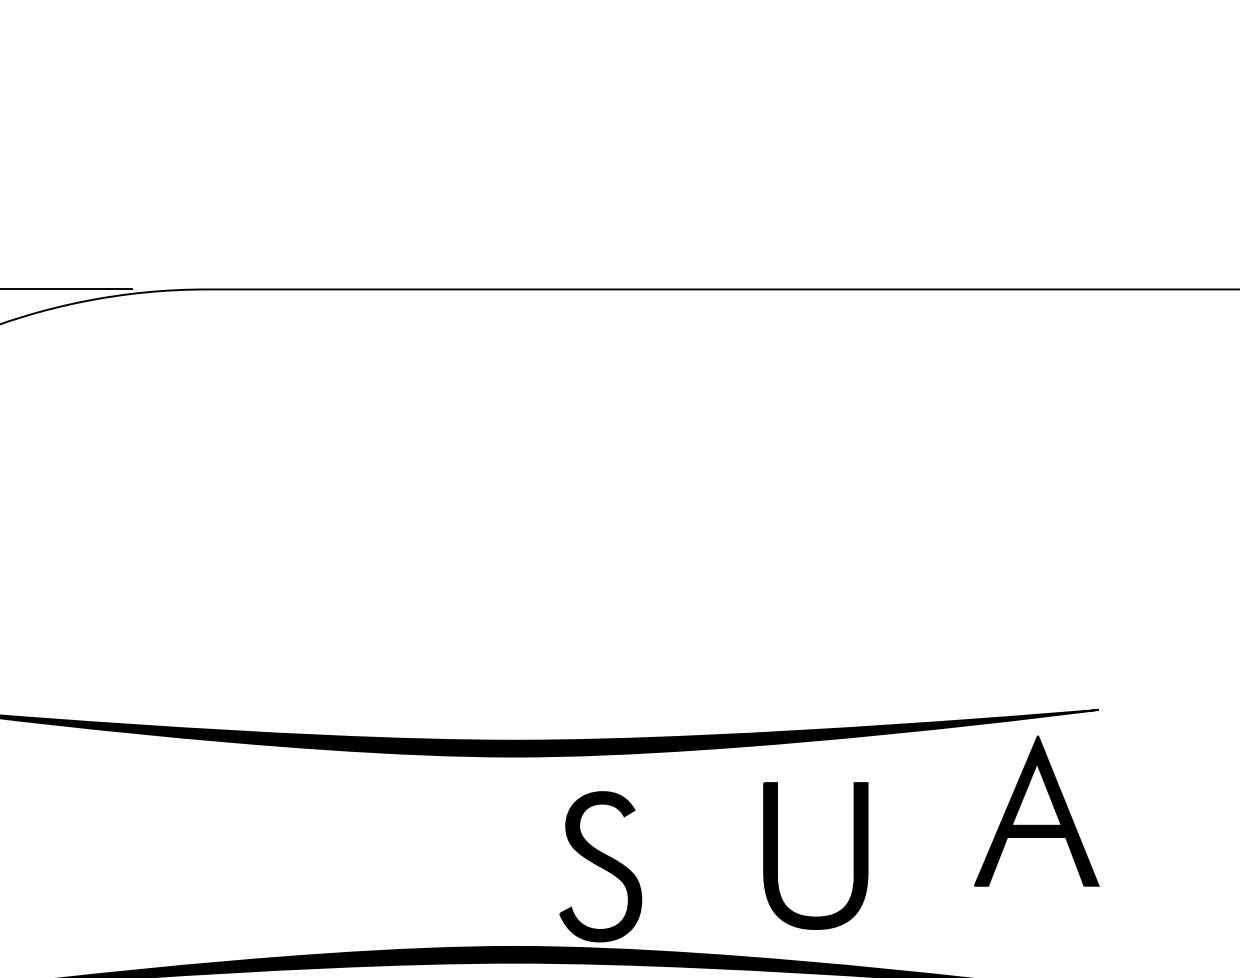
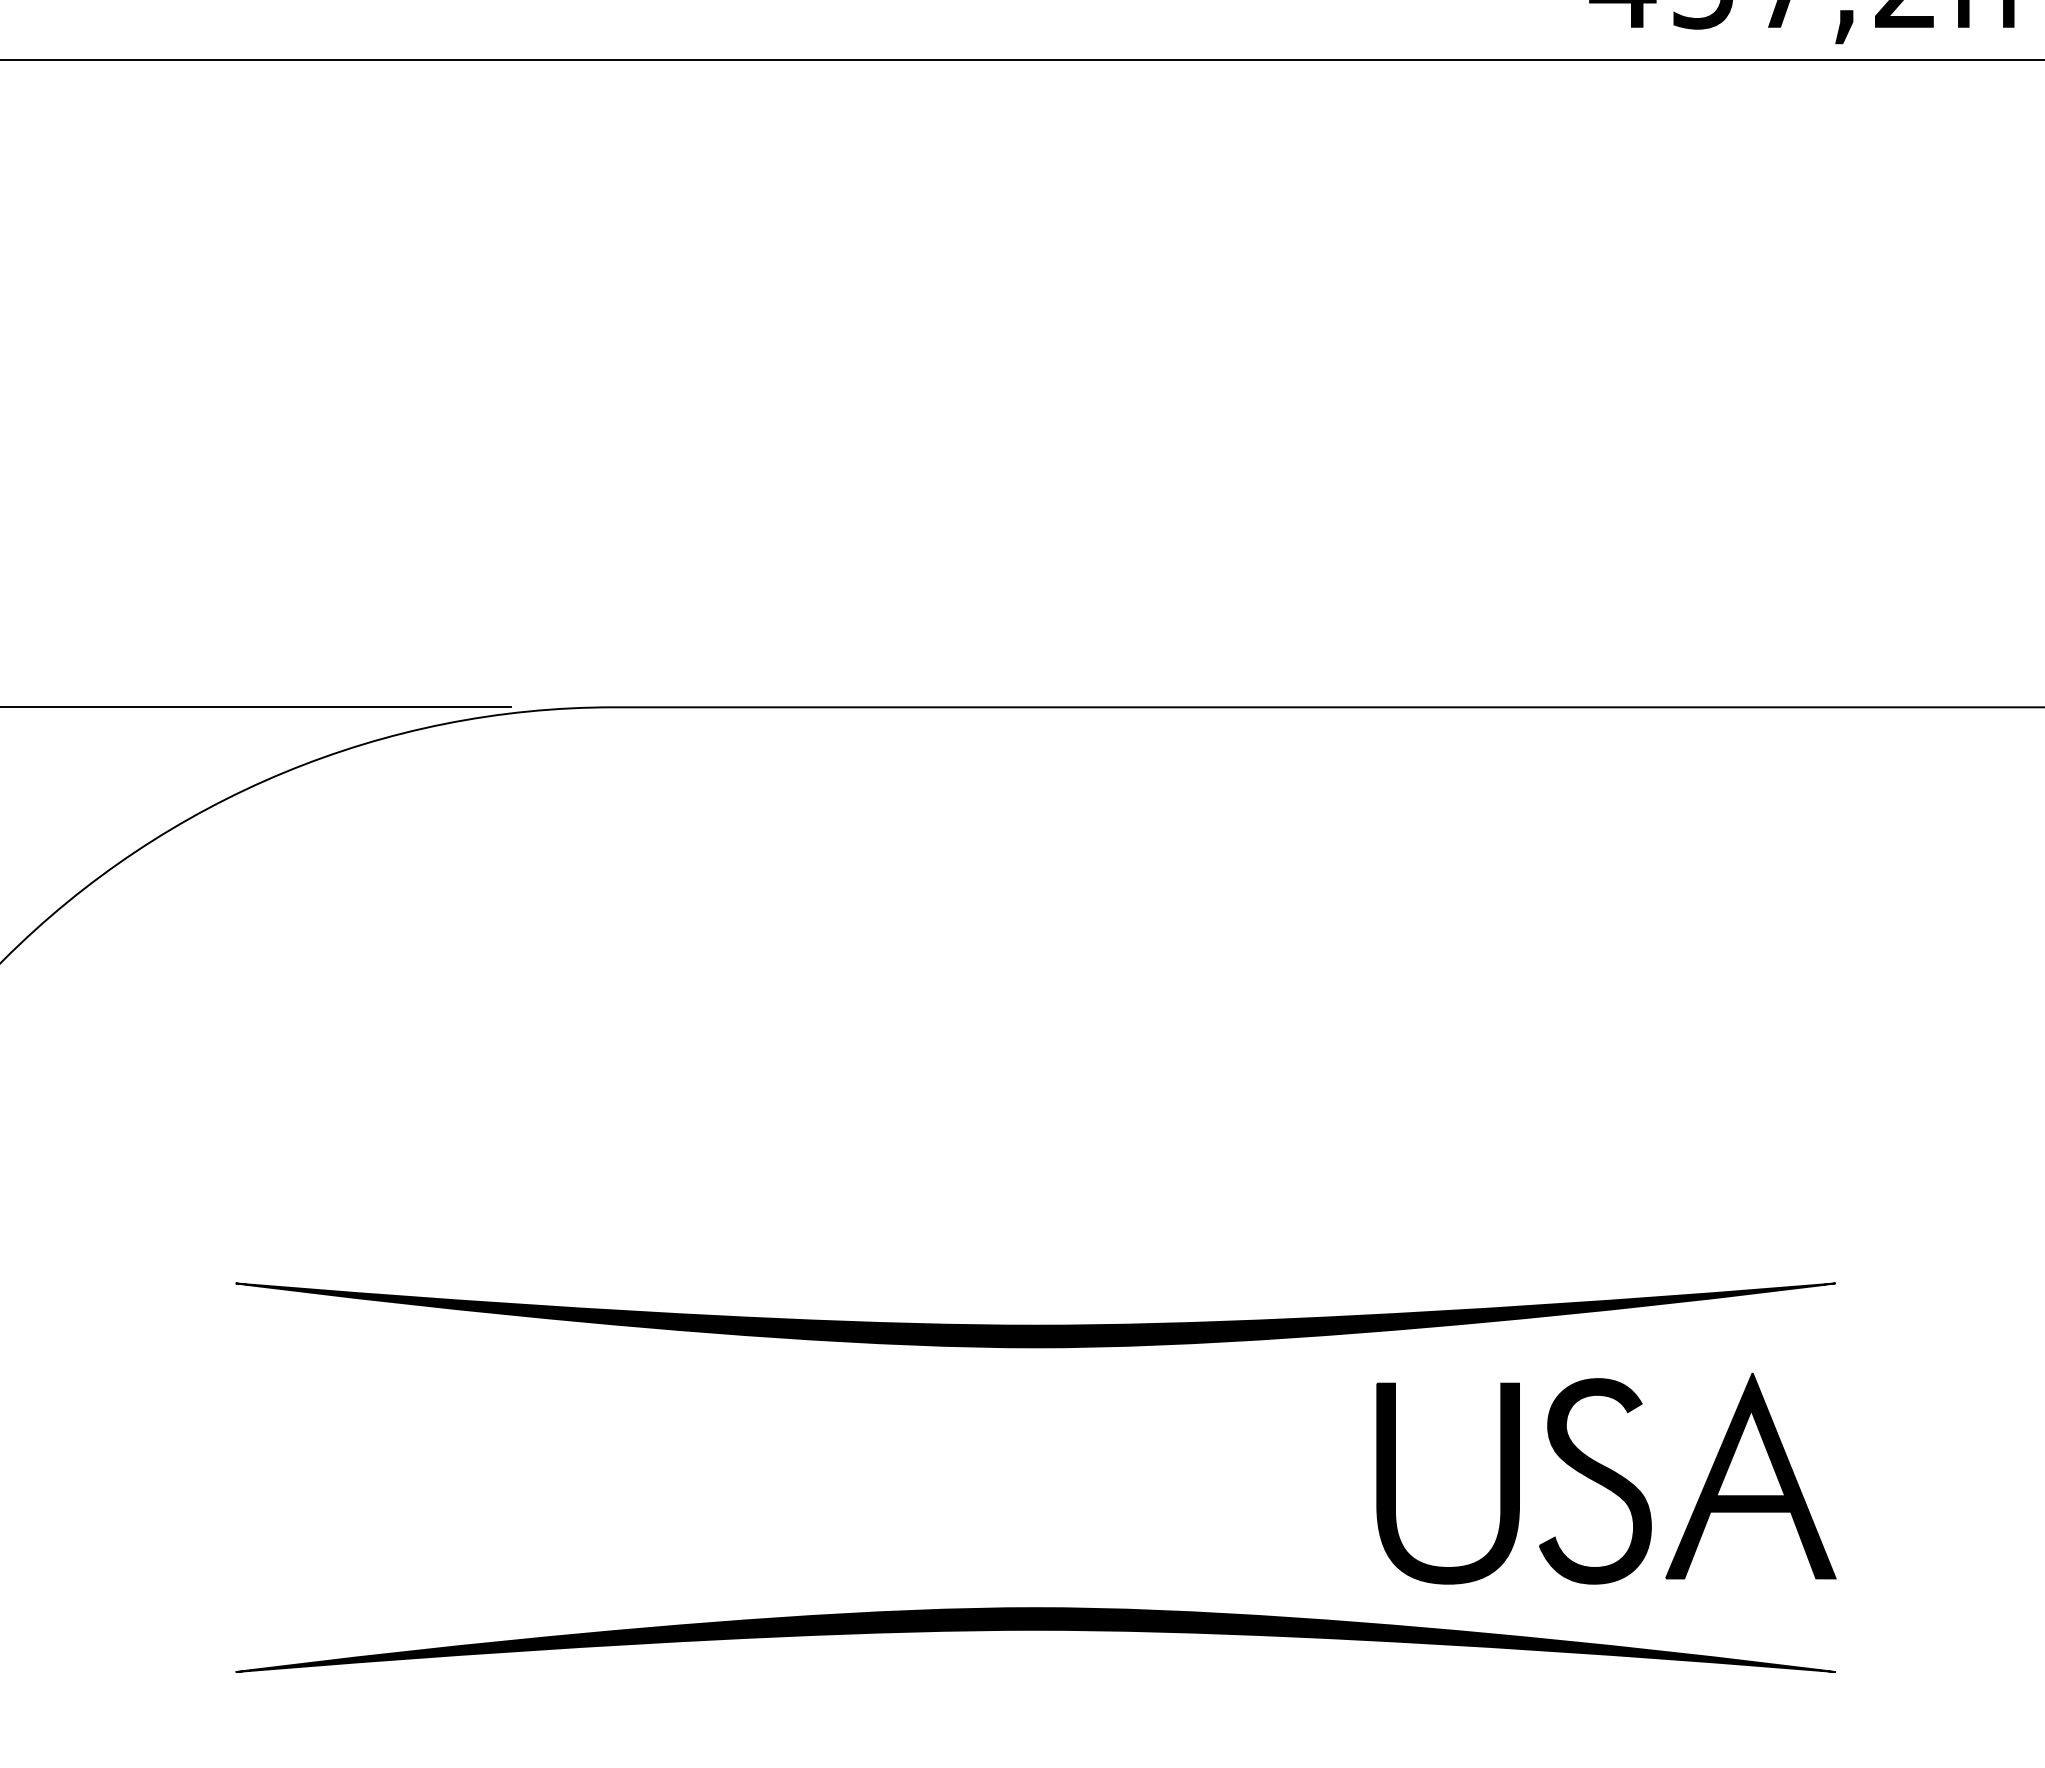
part: (1036, 810) -> (1750, 1475), moved
part: (600, 866) -> (1595, 1481), moved

